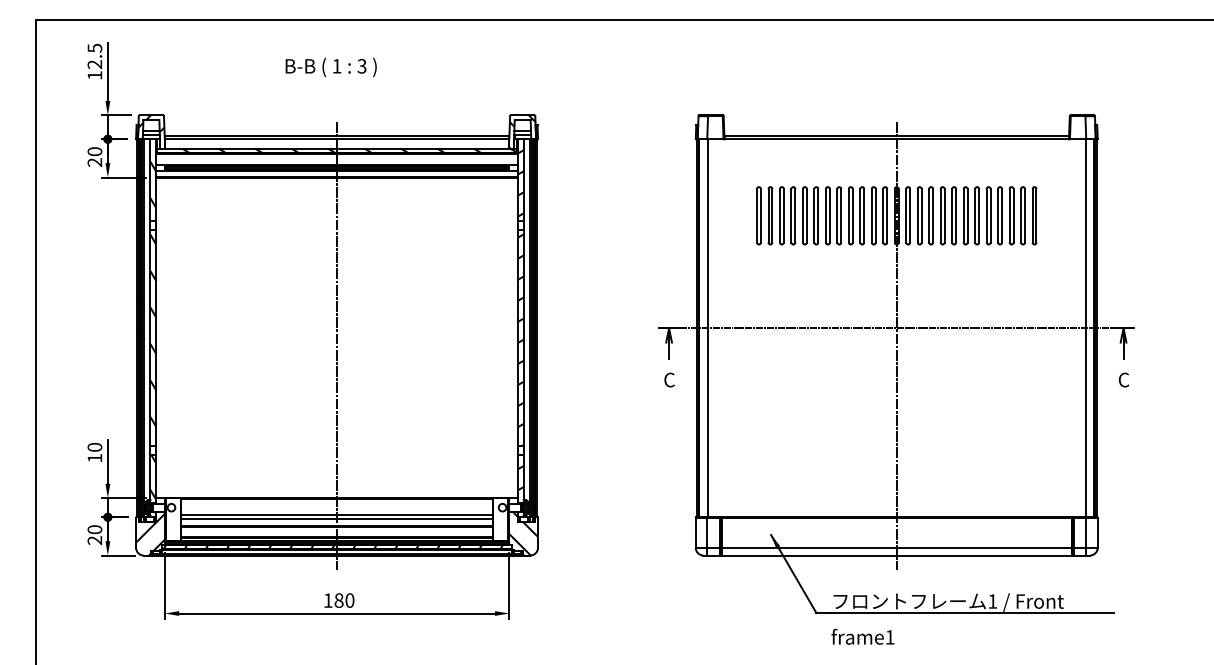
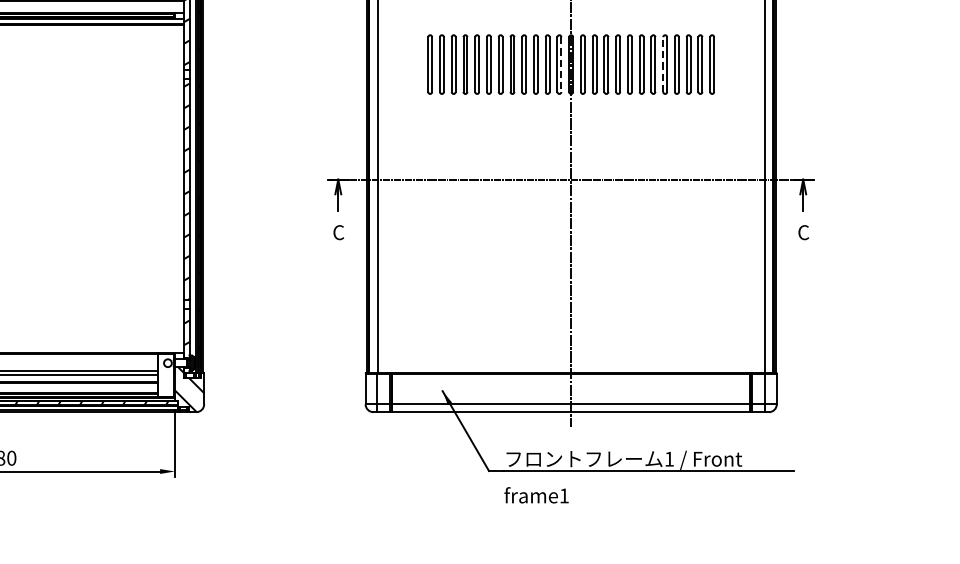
line: (887, 215) -> (561, 64), solid -> dashed
line: (986, 215) -> (663, 64), solid -> dashed

